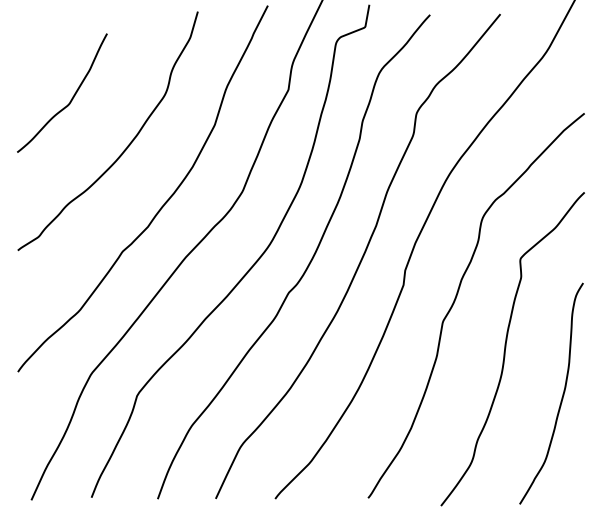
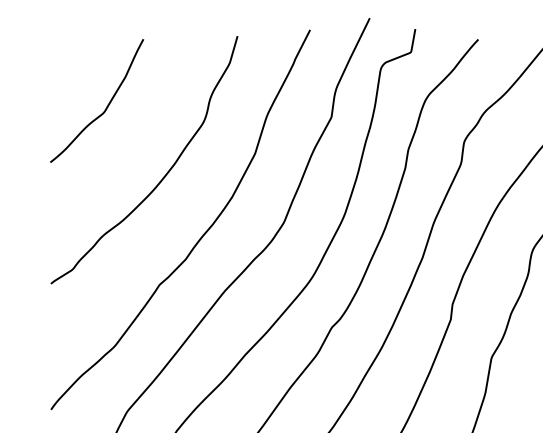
curve: (72, 96) -> (107, 104), moved

